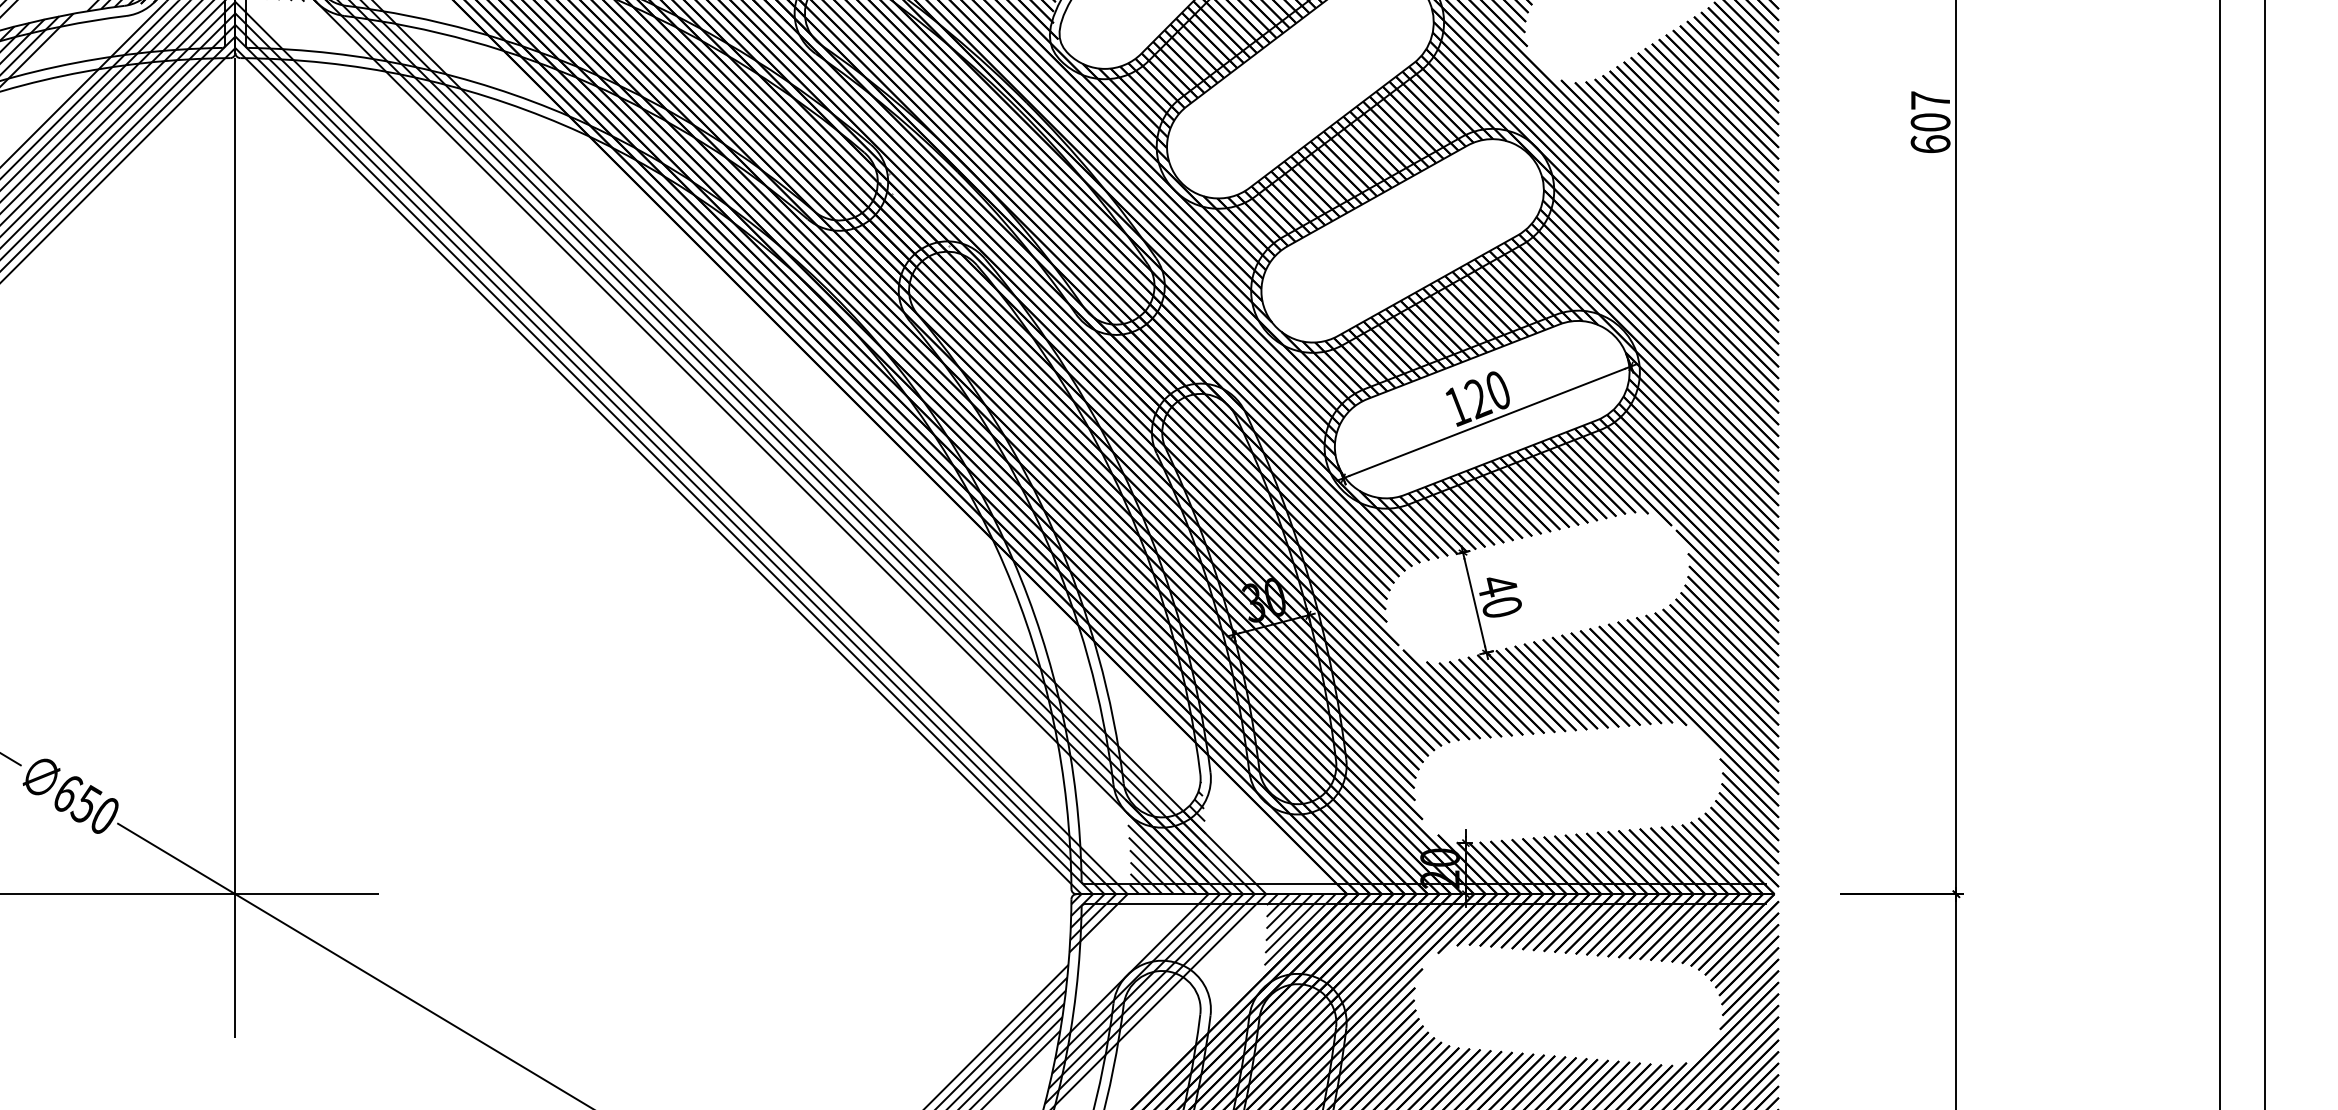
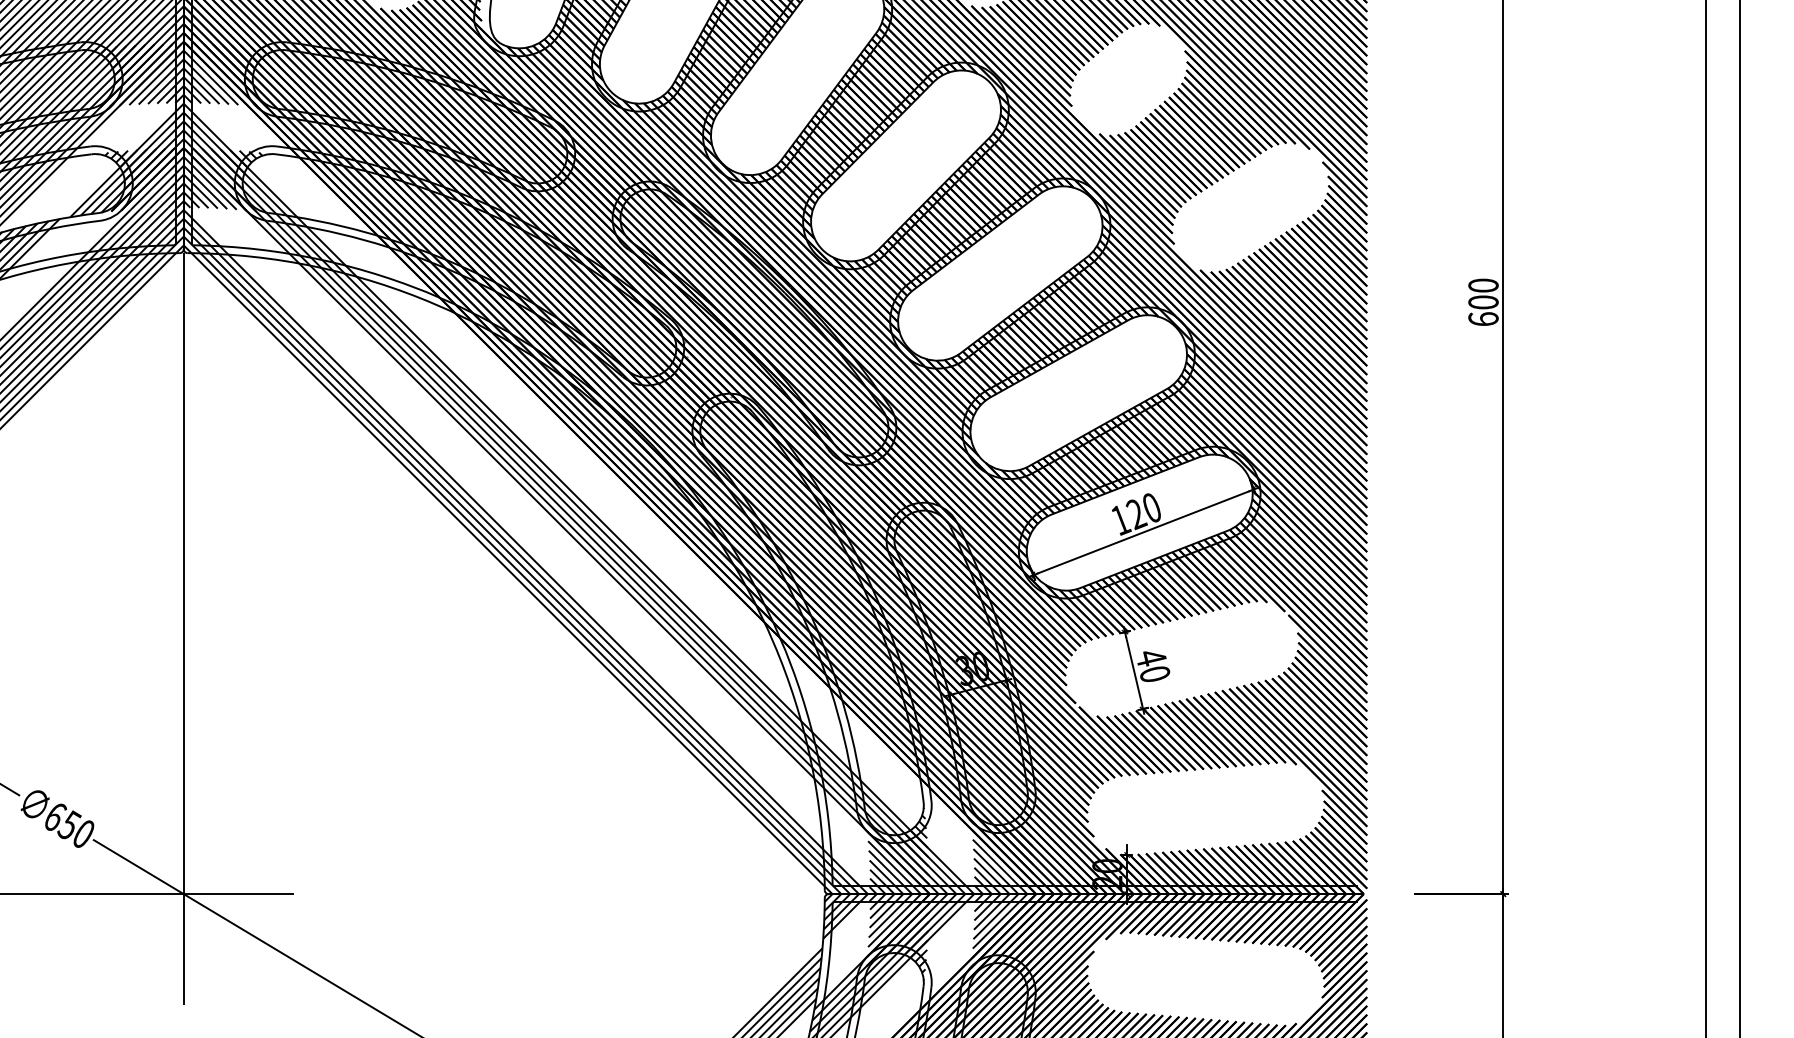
text: (1930, 100) -> (1483, 285), 607 -> 600
hatch: (1301, 833) -> (1001, 847), added
hatch: (1166, 950) -> (897, 937), added

